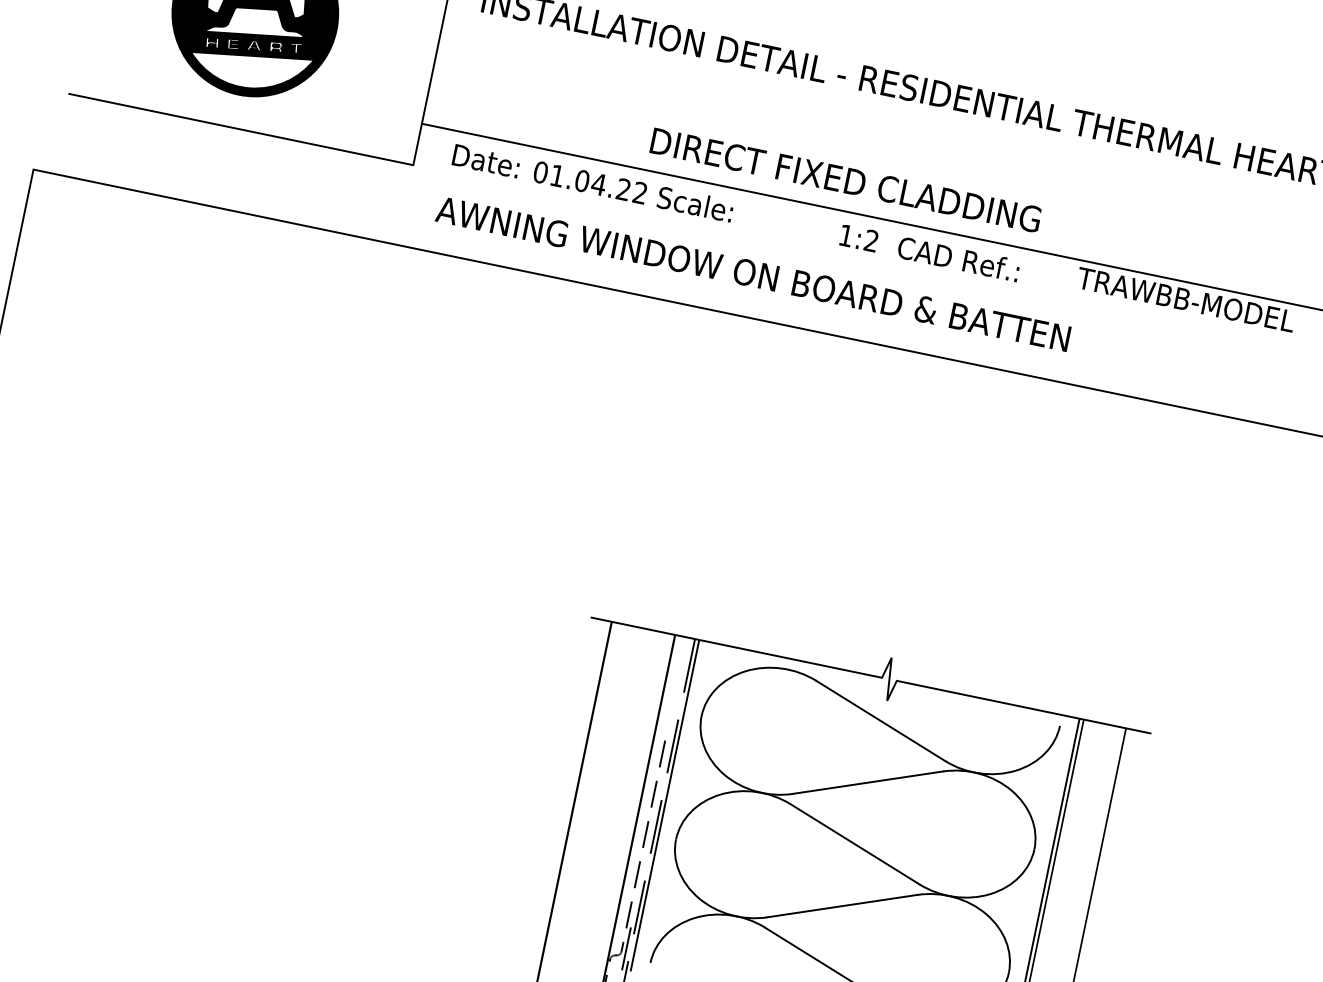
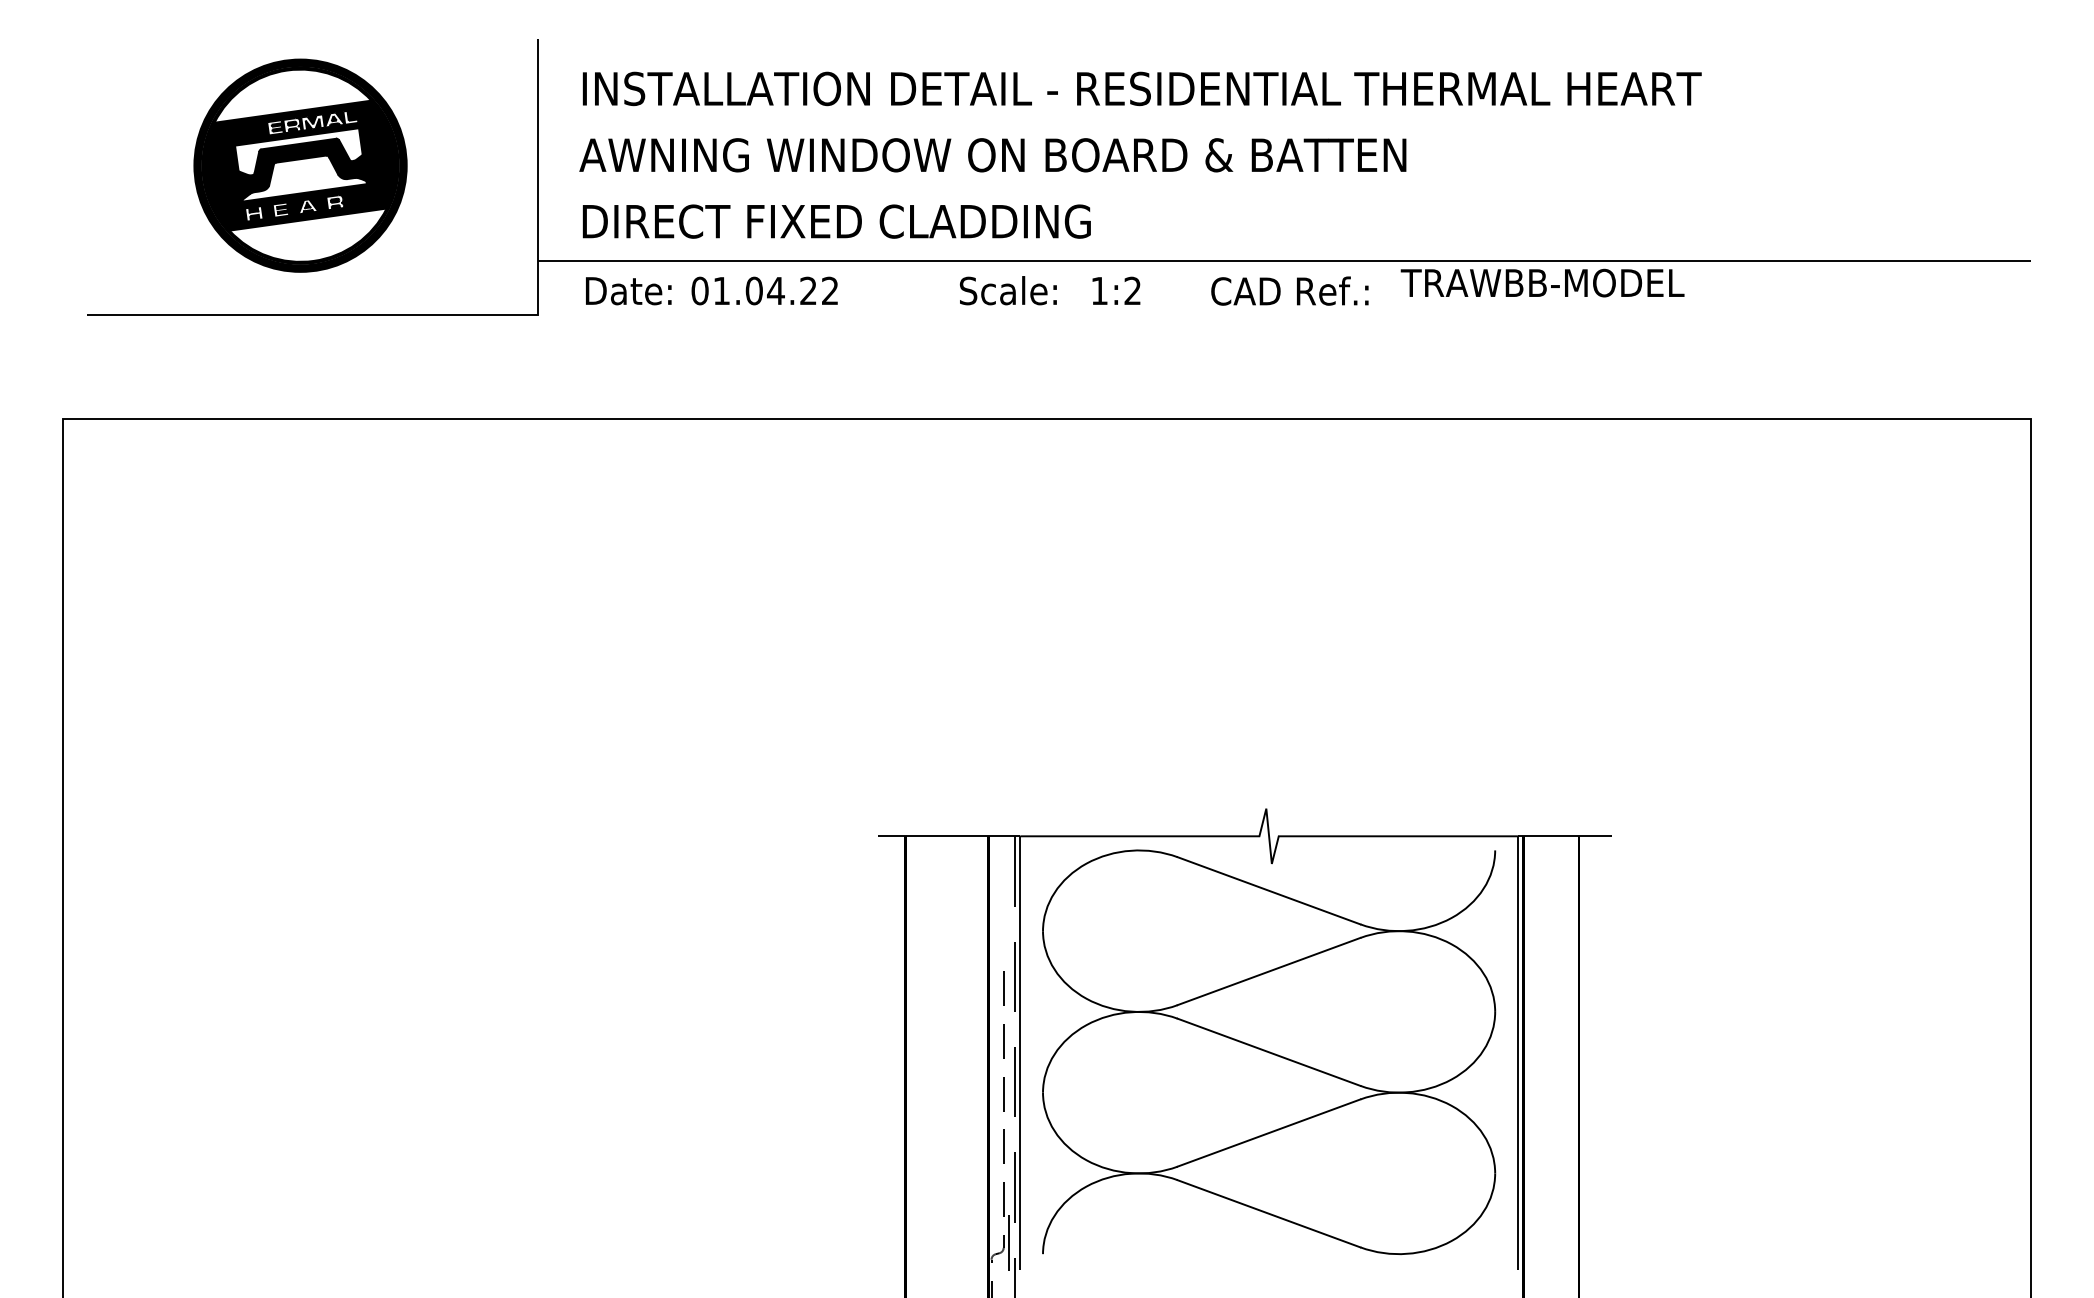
text: (845, 180) -> (836, 221), moved
text: (694, 203) -> (1007, 290), moved
text: (958, 258) -> (1289, 290), moved
text: (752, 274) -> (992, 155), moved

